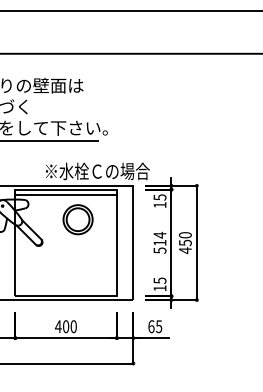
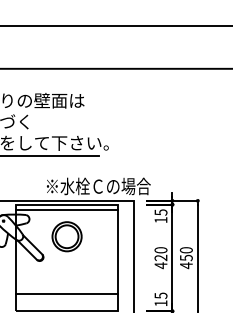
part: (77, 219) -> (66, 236), moved
text: (159, 242) -> (160, 257), 514 -> 420
line: (65, 278) -> (66, 293), added

